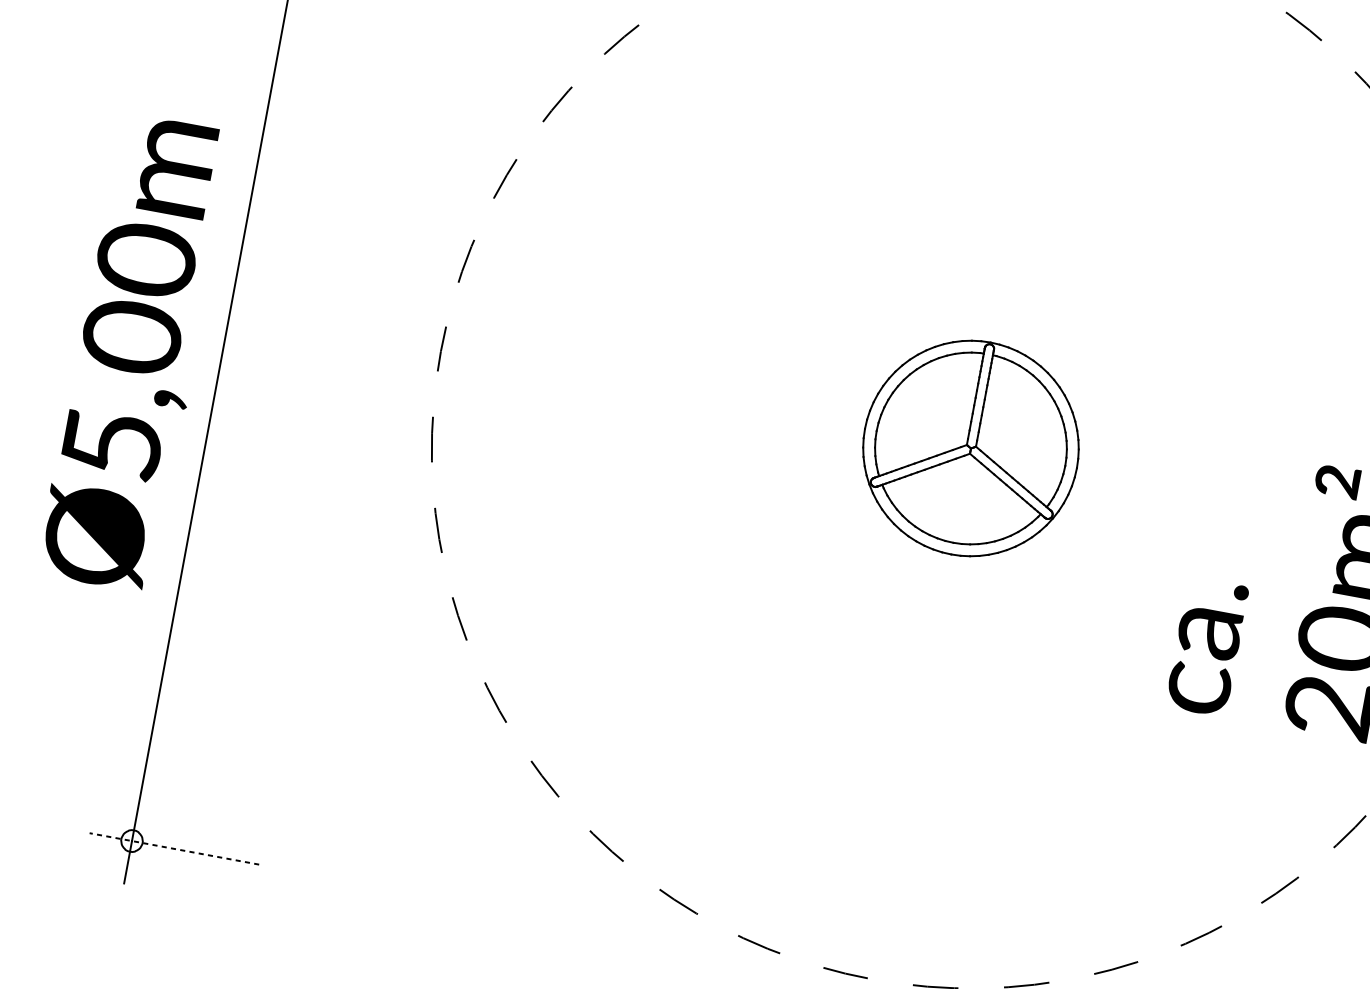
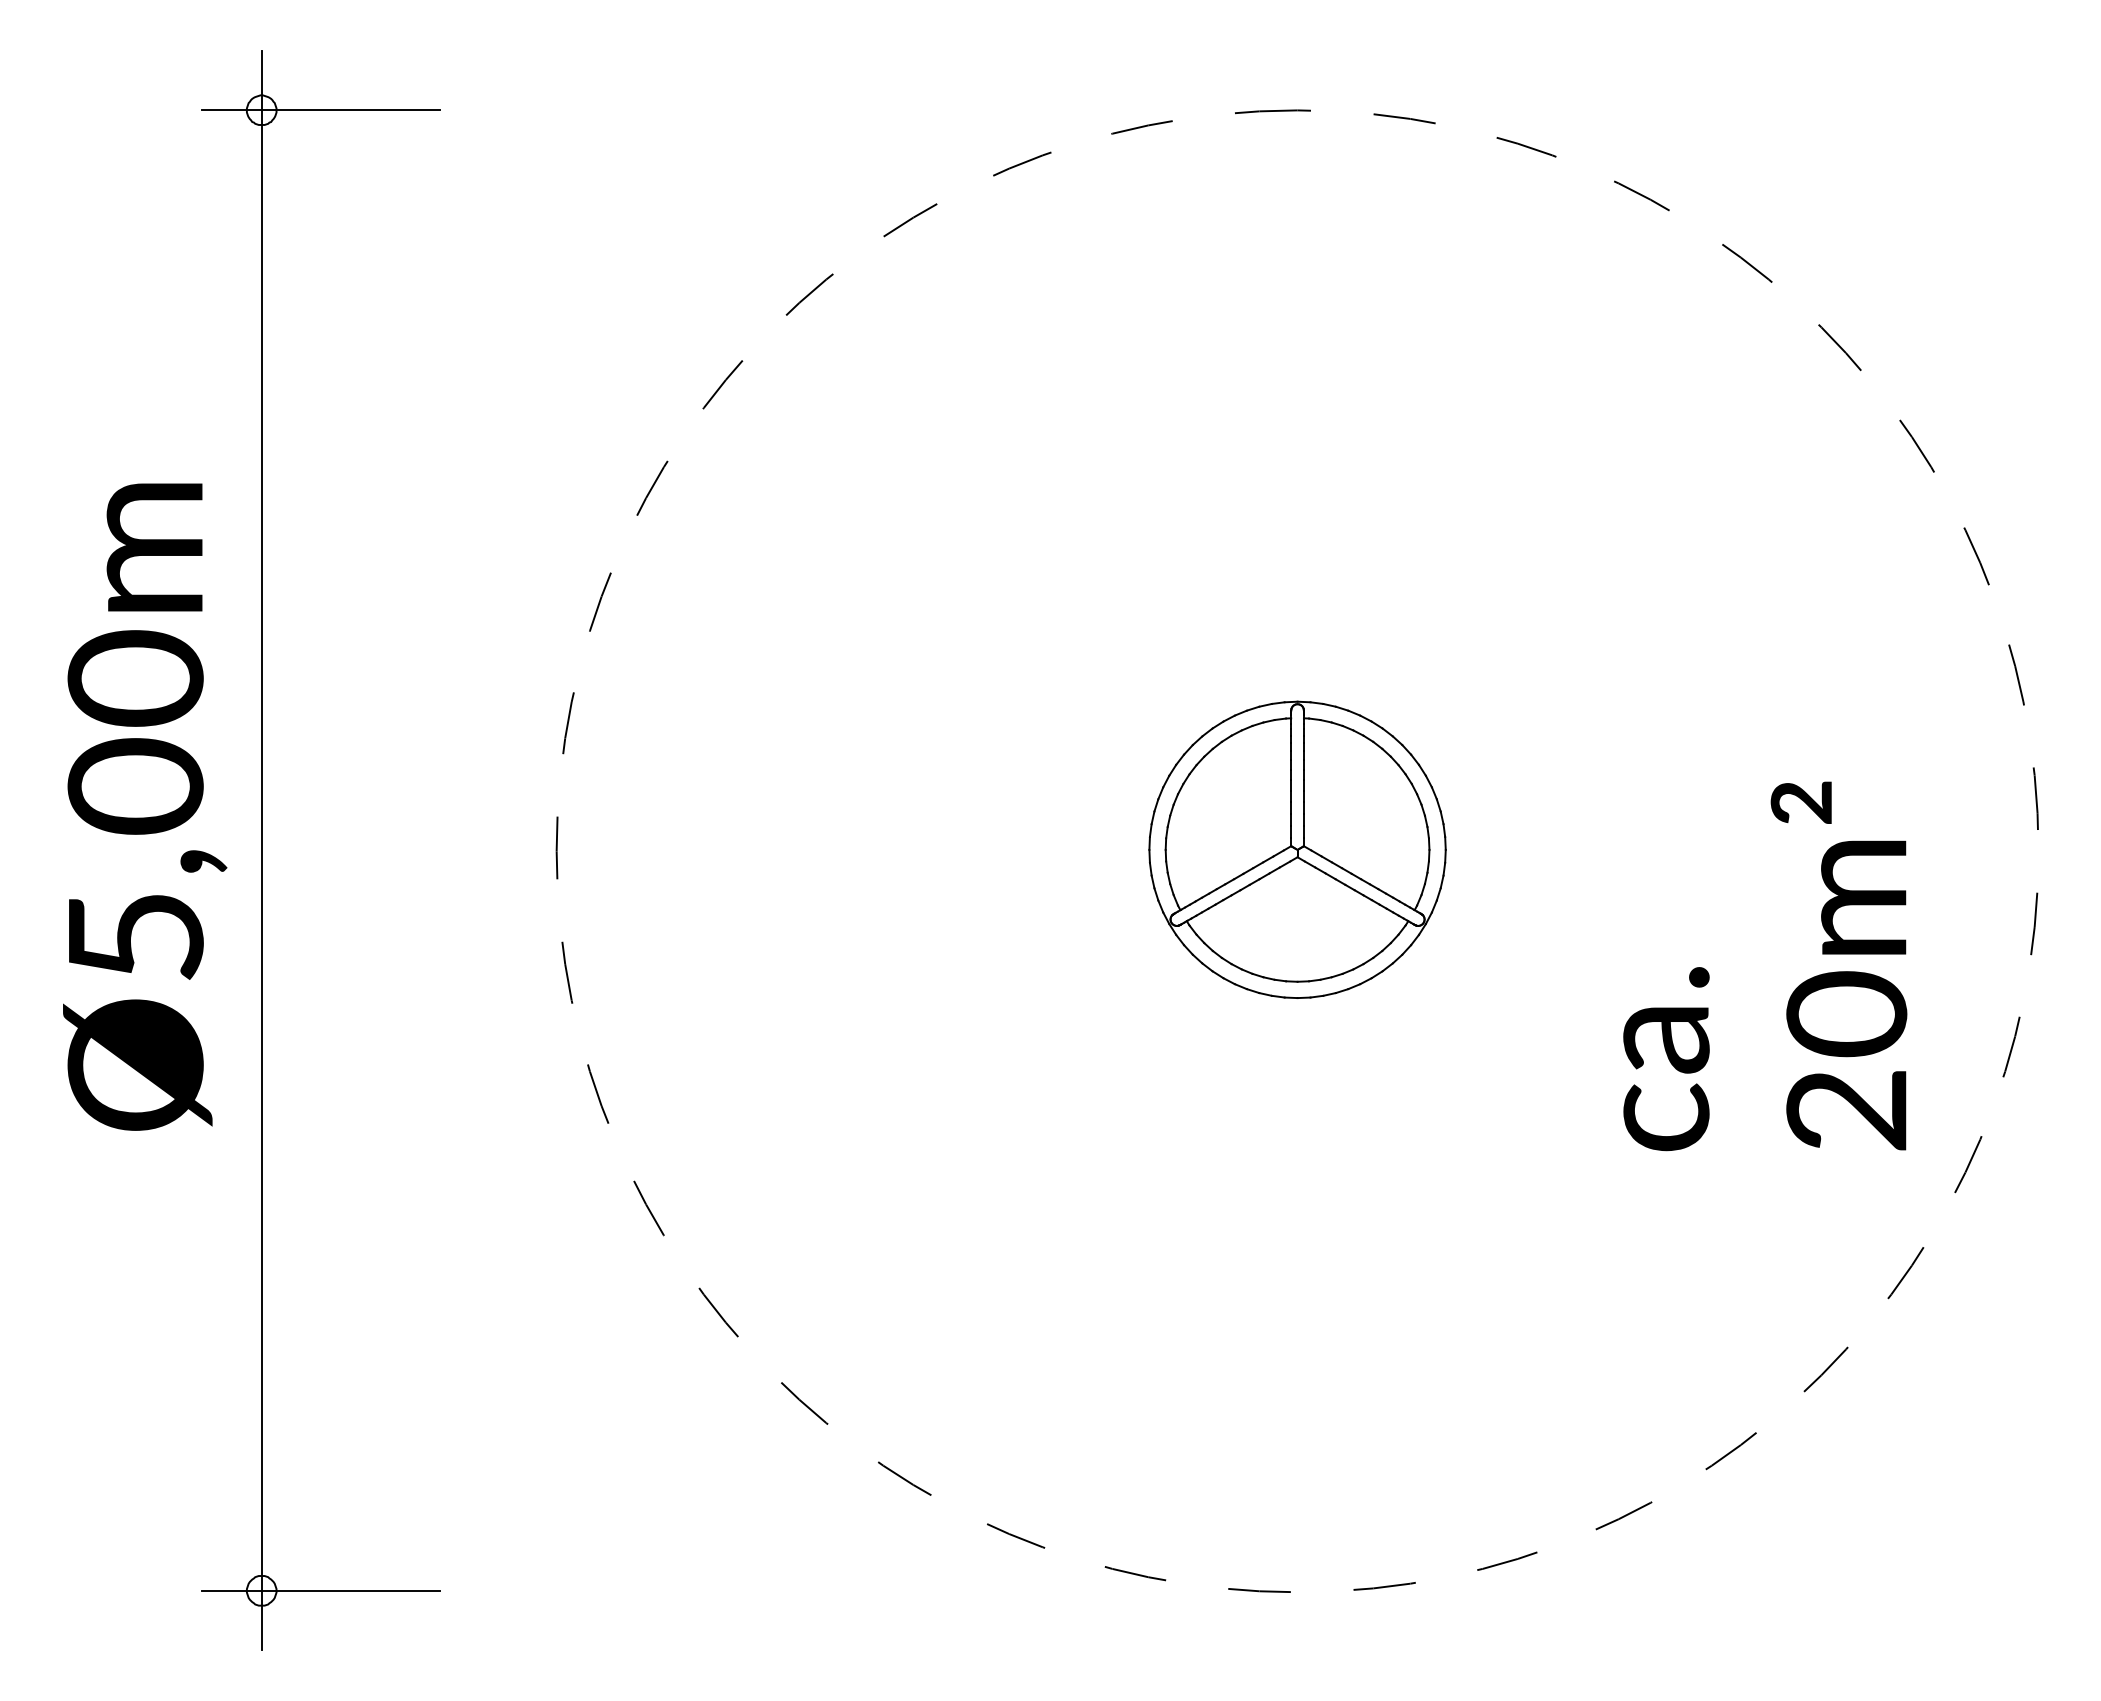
text: (136, 352) -> (145, 806), moved
line: (174, 848) -> (320, 1590), dashed -> solid

